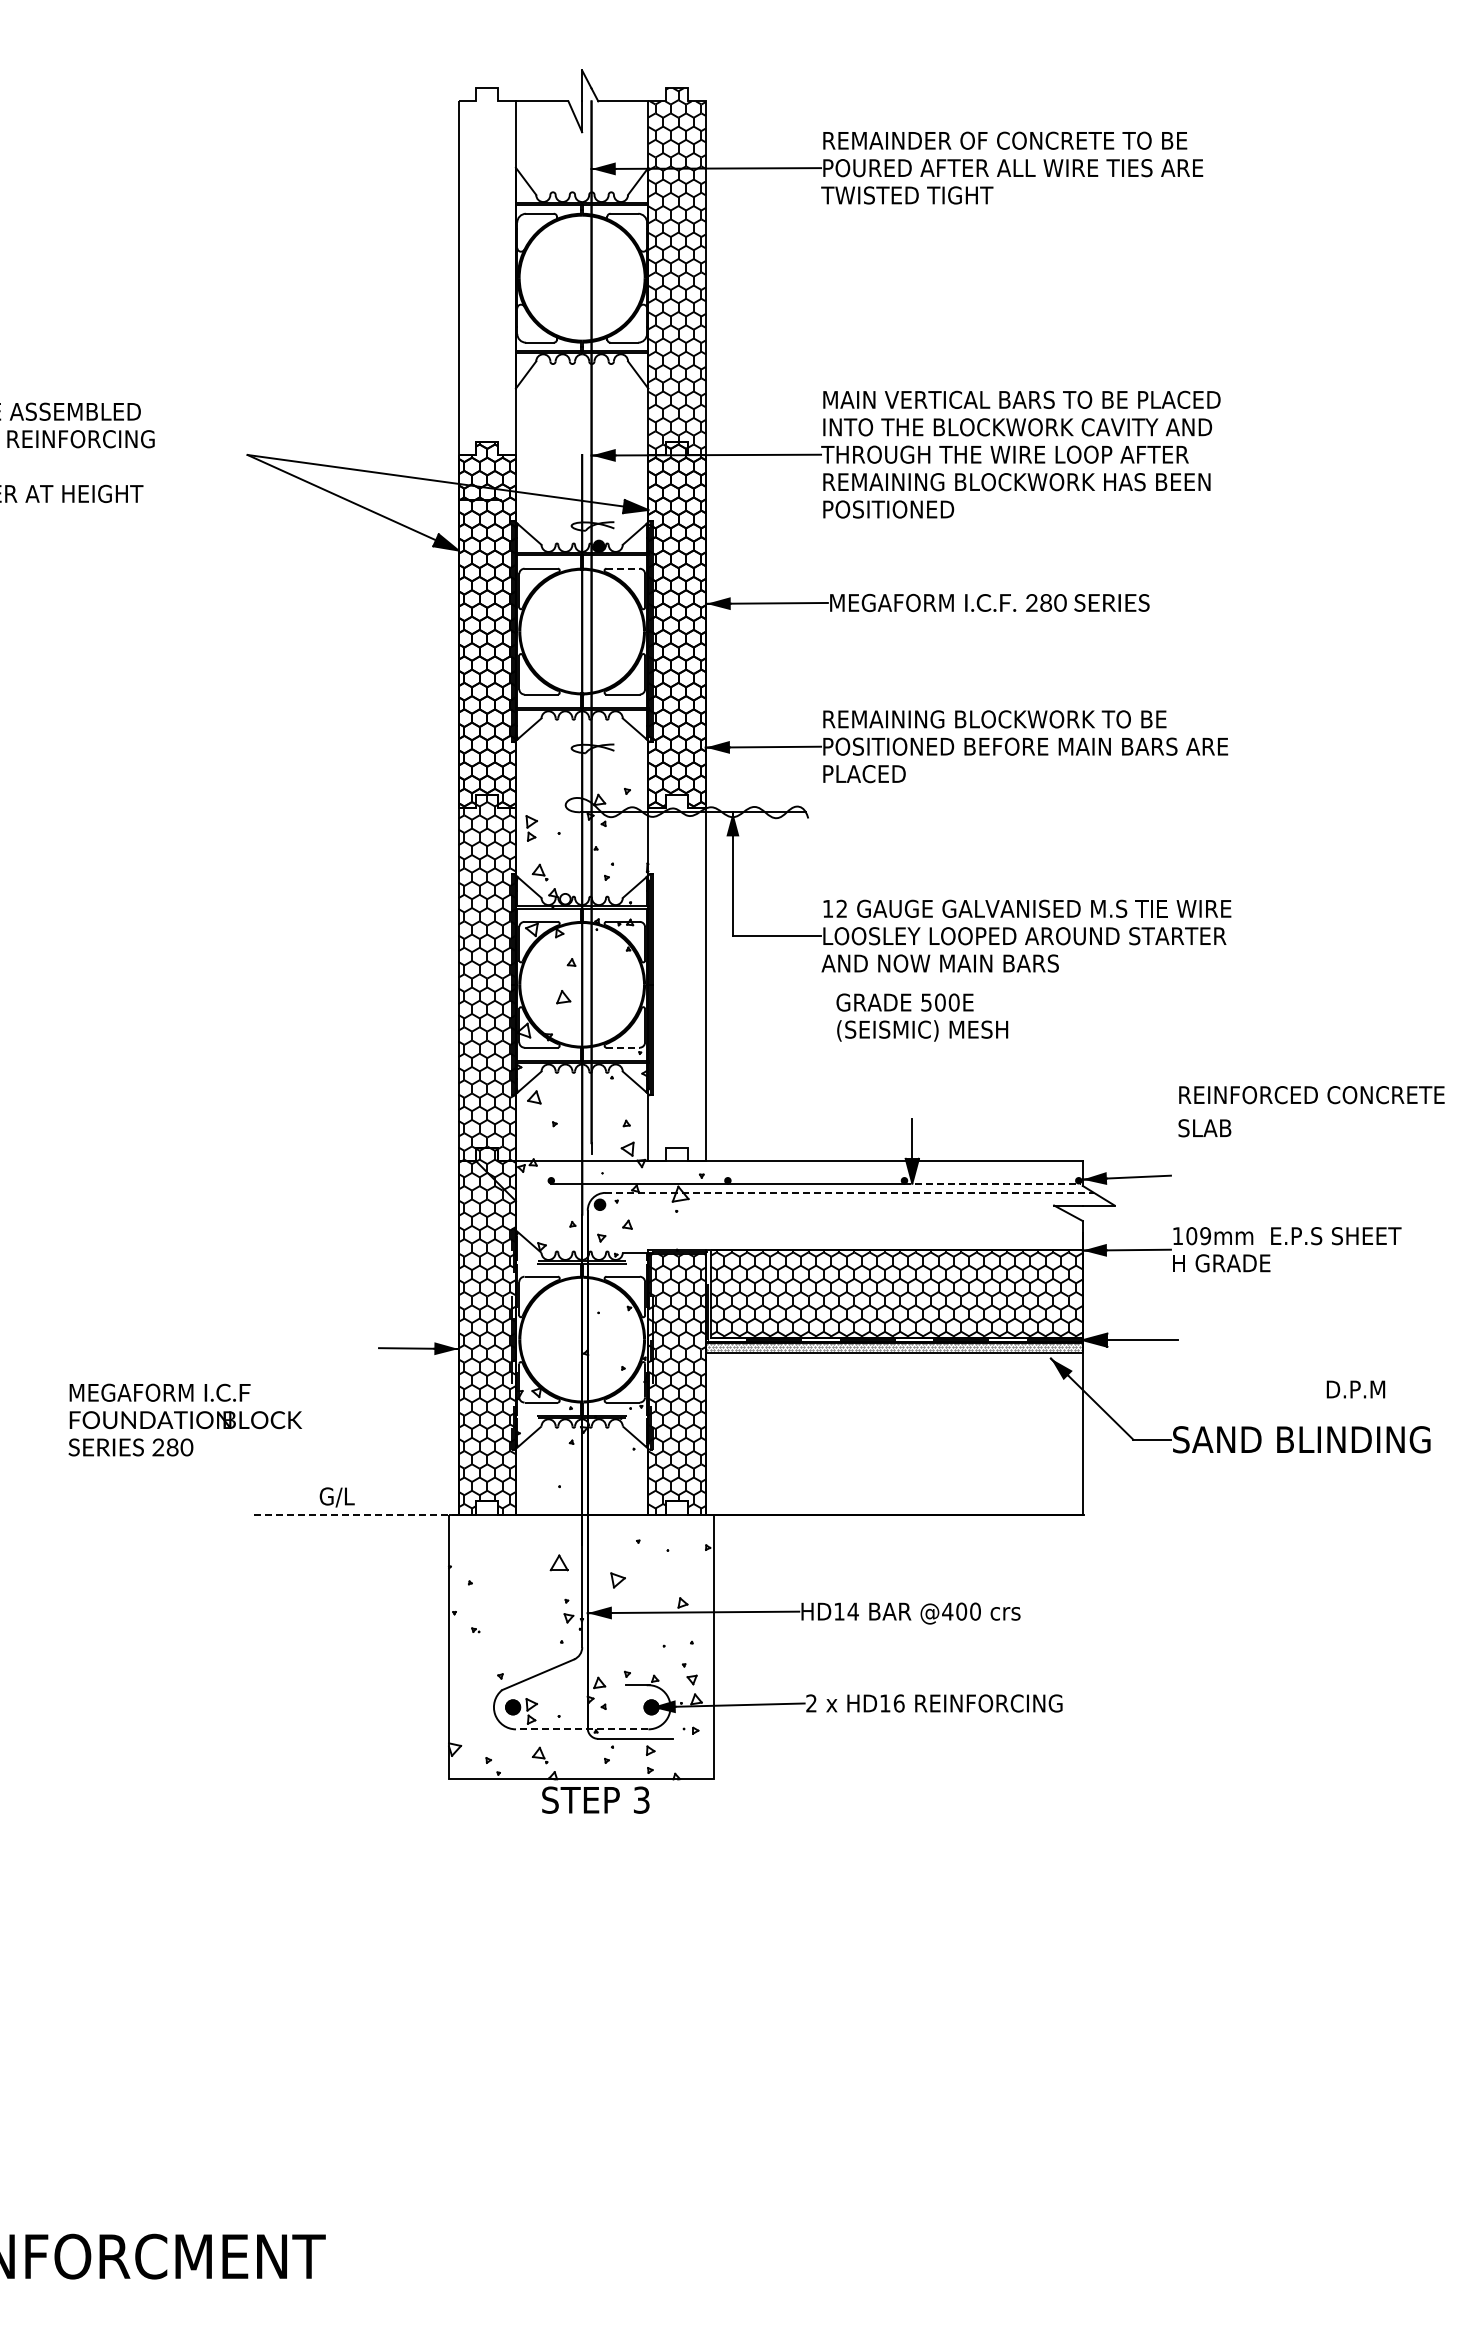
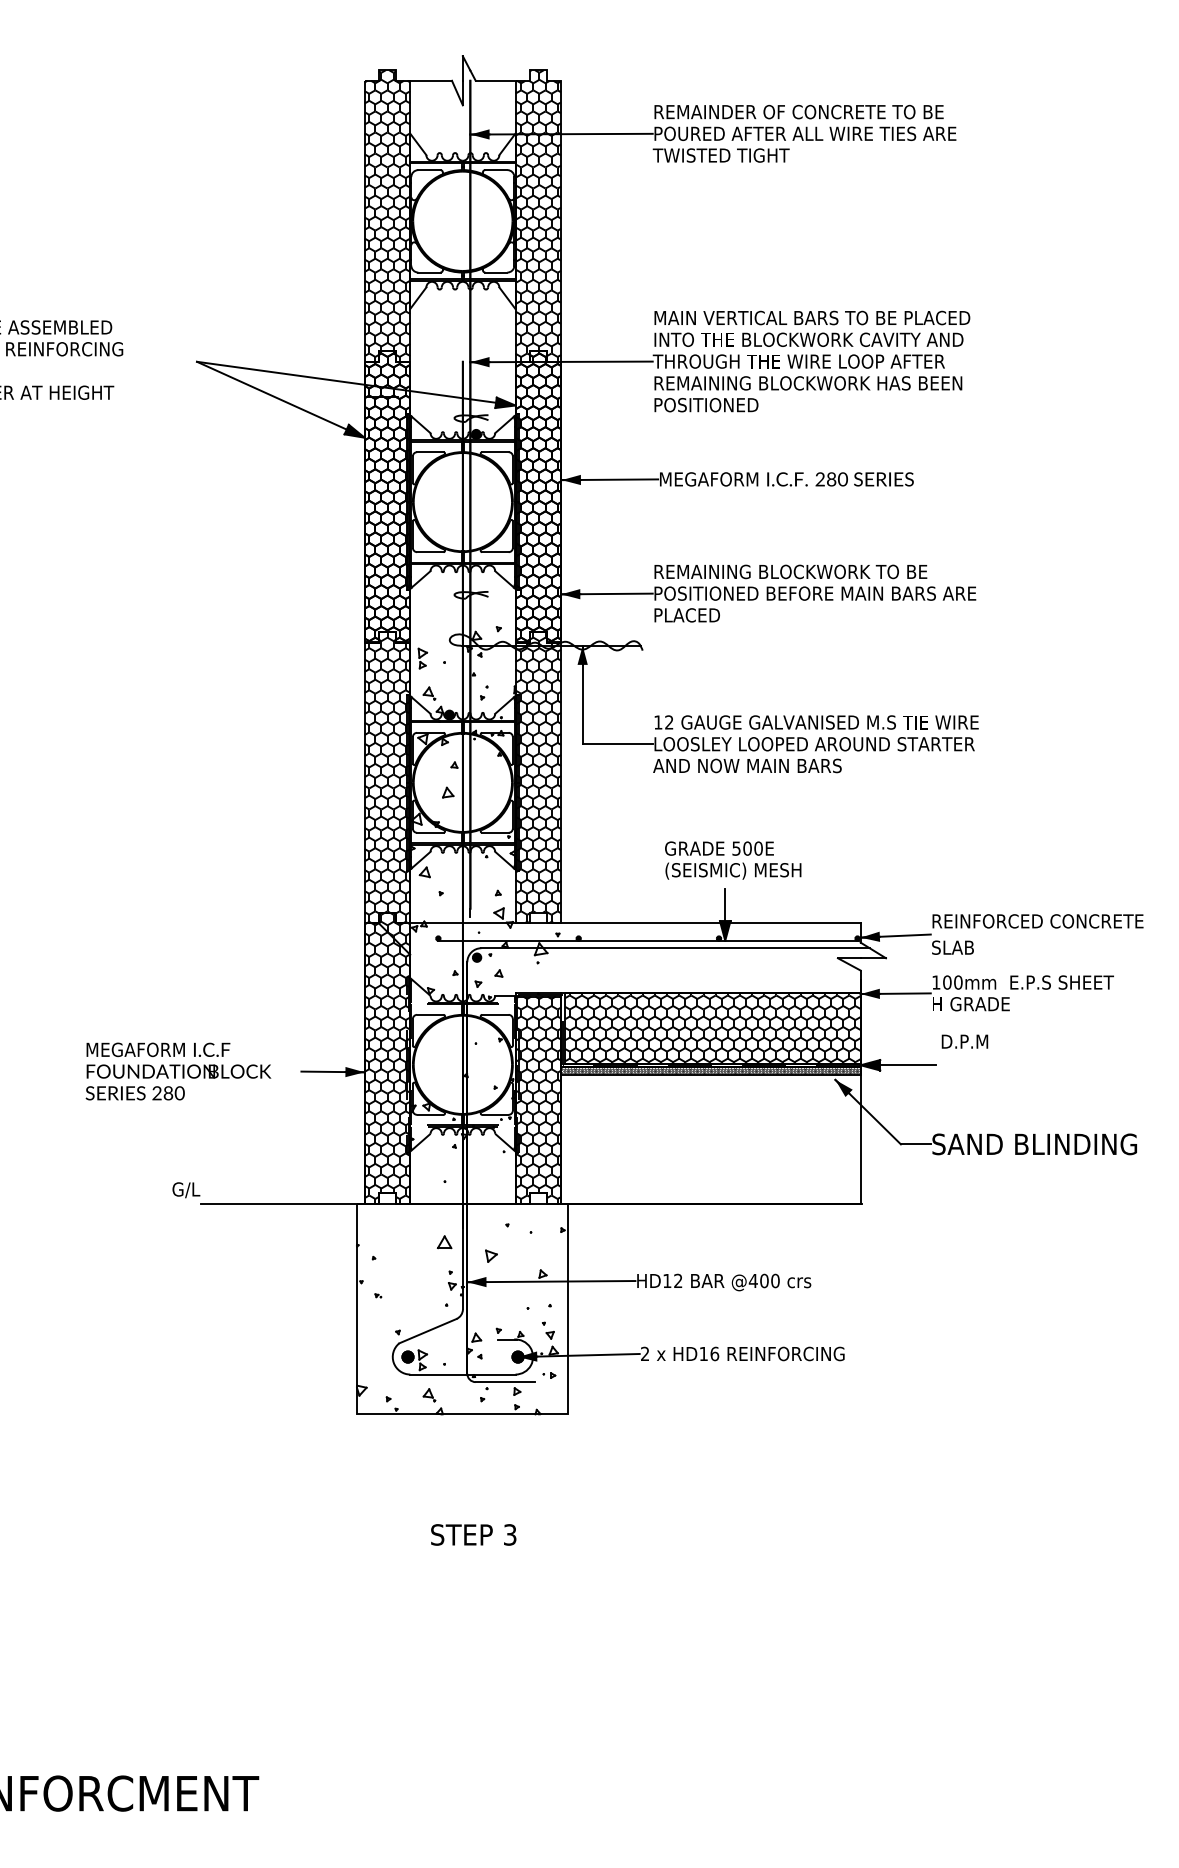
hatch: (487, 271) -> (387, 215), added
line: (623, 568) -> (495, 452), dashed -> solid
fill: (565, 898) -> (449, 714), added
hatch: (676, 977) -> (537, 777), added
text: (922, 1017) -> (733, 860), moved
line: (623, 1047) -> (495, 832), dashed -> solid
text: (1311, 1111) -> (1037, 934), moved
line: (993, 1183) -> (789, 940), dashed -> solid
line: (850, 1192) -> (676, 947), dashed -> solid
text: (1205, 1236) -> (958, 982), 109mm -> 100mm
hatch: (894, 1347) -> (711, 1071), added
text: (1355, 1389) -> (964, 1041), moved
text: (184, 1419) -> (177, 1071), moved
text: (336, 1497) -> (185, 1190), moved
line: (355, 1514) -> (282, 1203), dashed -> solid
text: (852, 1611) -> (677, 1280), HD14 -> HD12
line: (581, 1729) -> (462, 1374), dashed -> solid
text: (595, 1799) -> (473, 1534), moved

